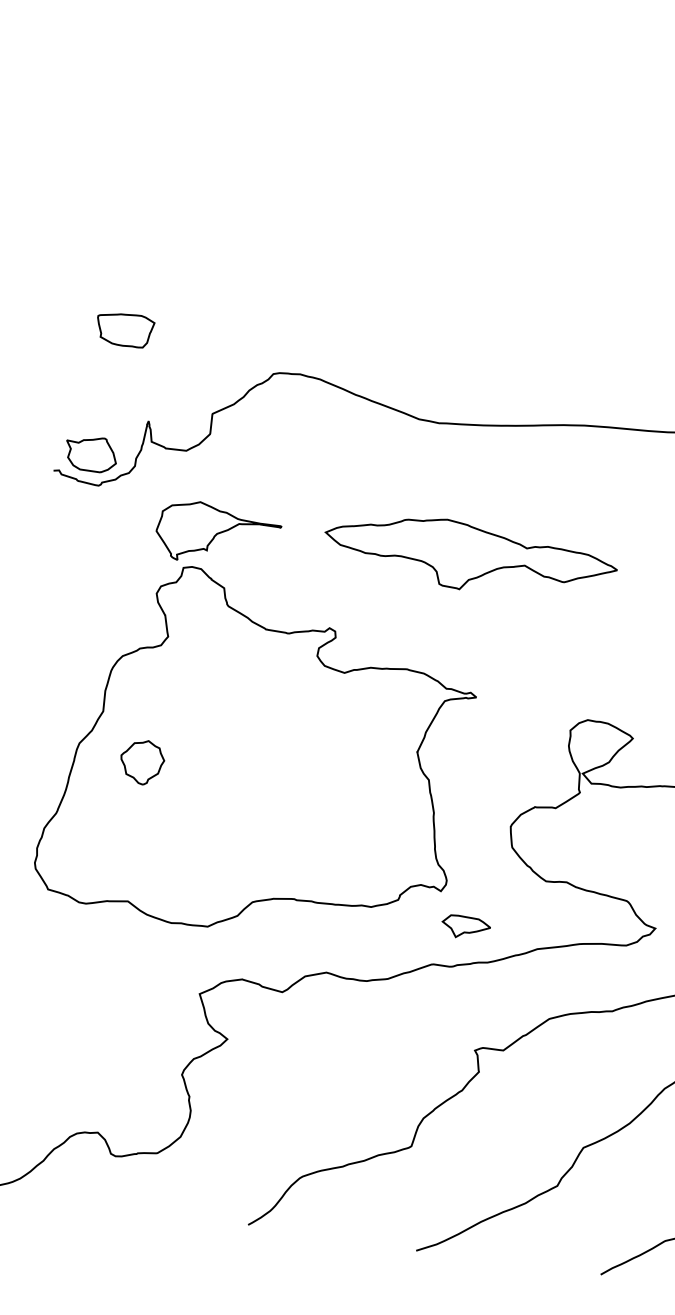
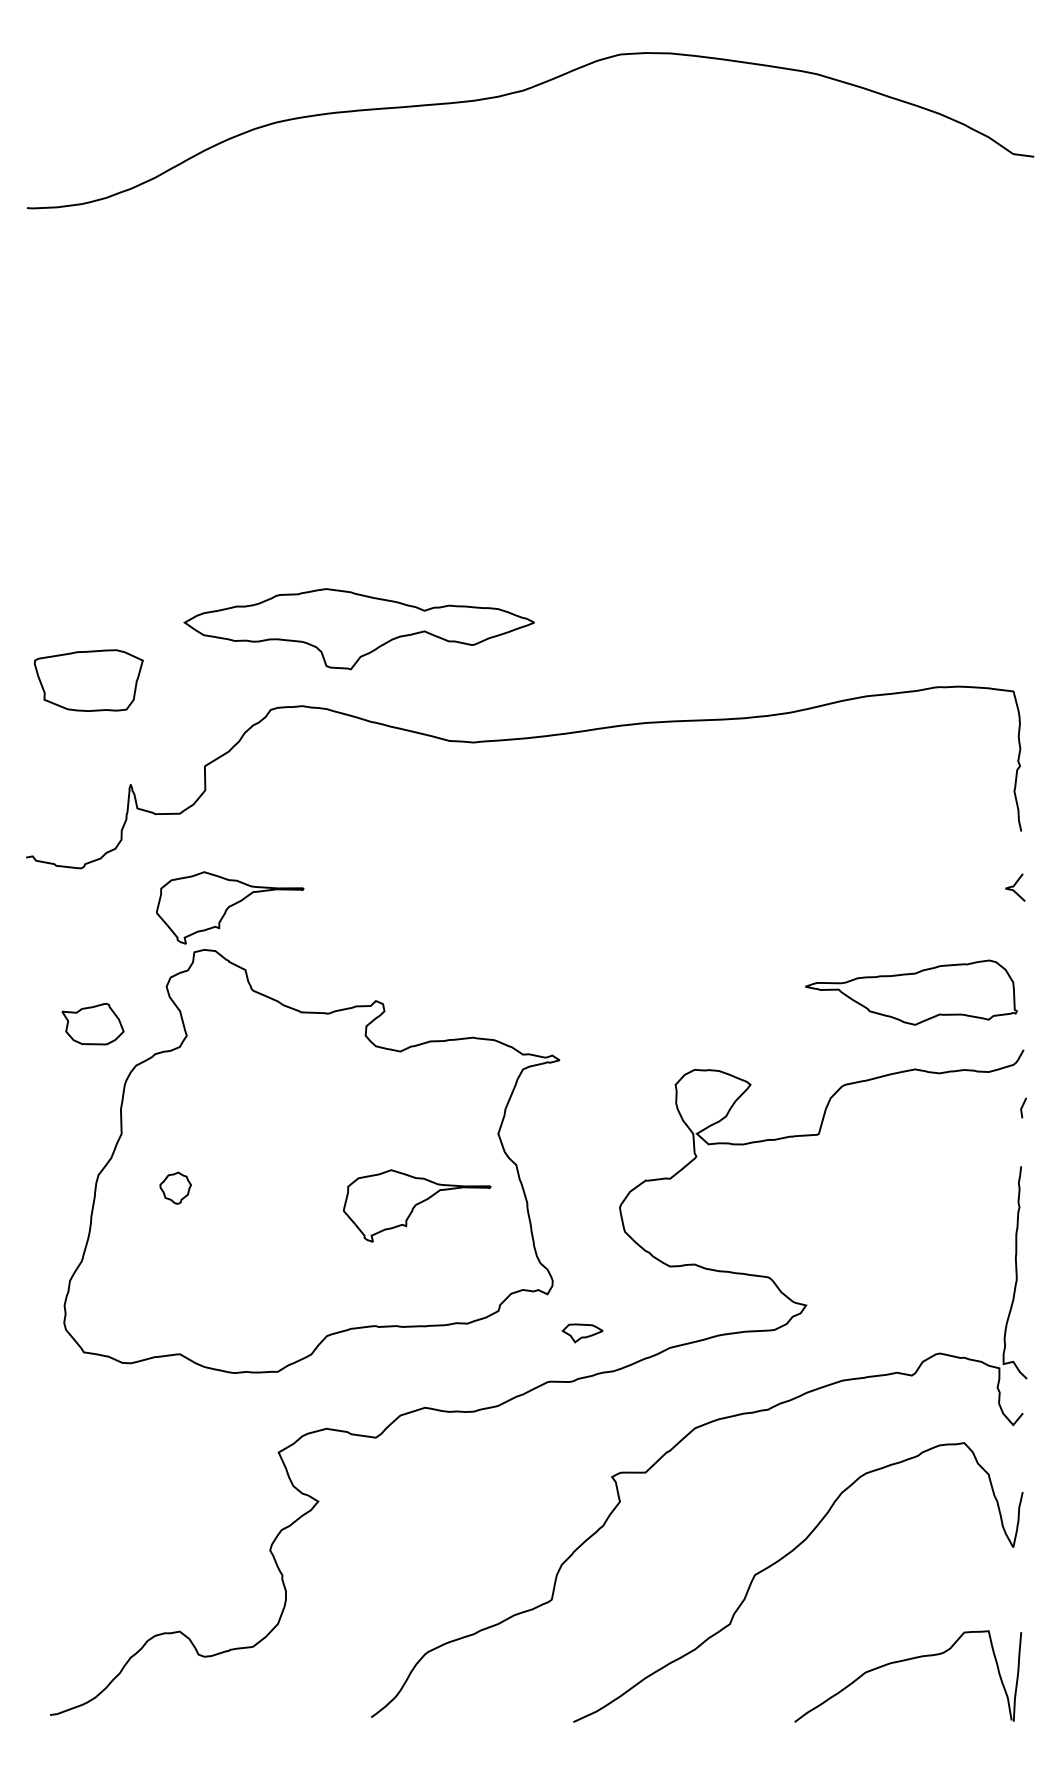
part: (124, 329) -> (88, 680), size x1.6
part: (90, 454) -> (92, 1024), moved
part: (469, 556) -> (358, 629), moved
part: (142, 762) -> (175, 1188), size x0.6
part: (342, 803) -> (417, 1205), added
part: (465, 927) -> (582, 1333), size x0.7

